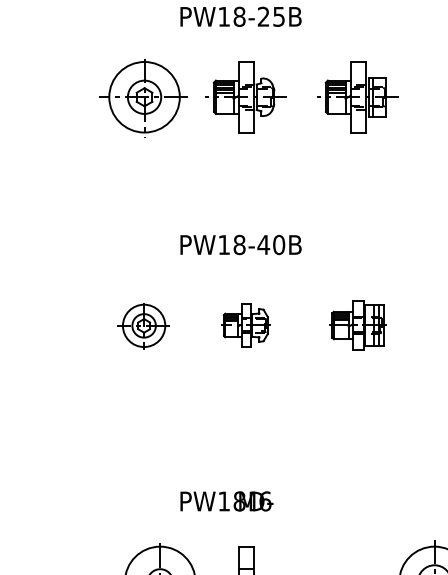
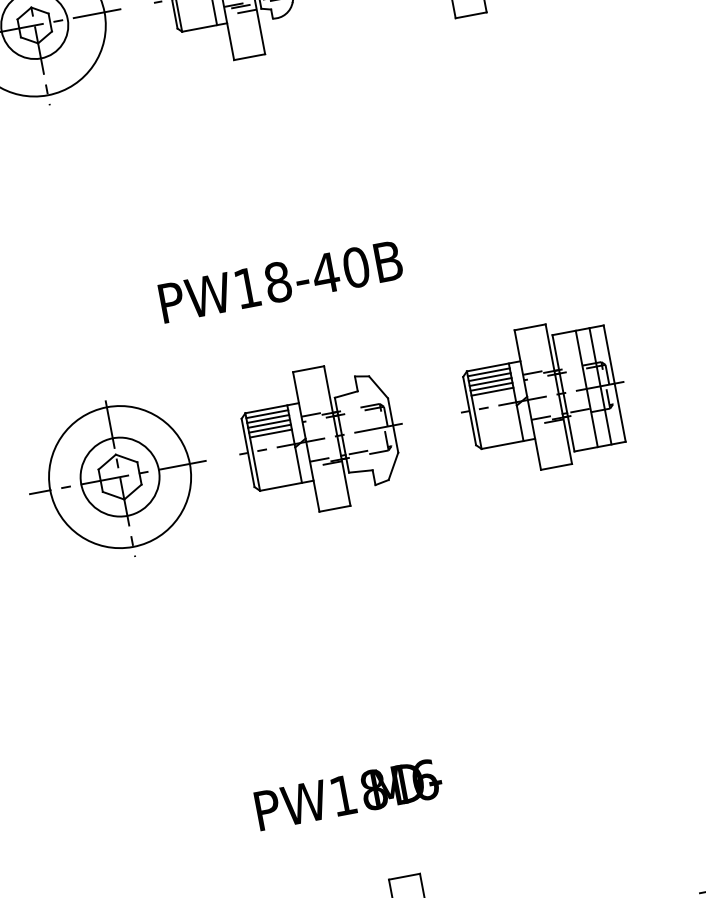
part: (245, 325) -> (319, 439), size x1.67
part: (357, 325) -> (541, 397), size x1.43
part: (143, 326) -> (118, 479), size x1.67

